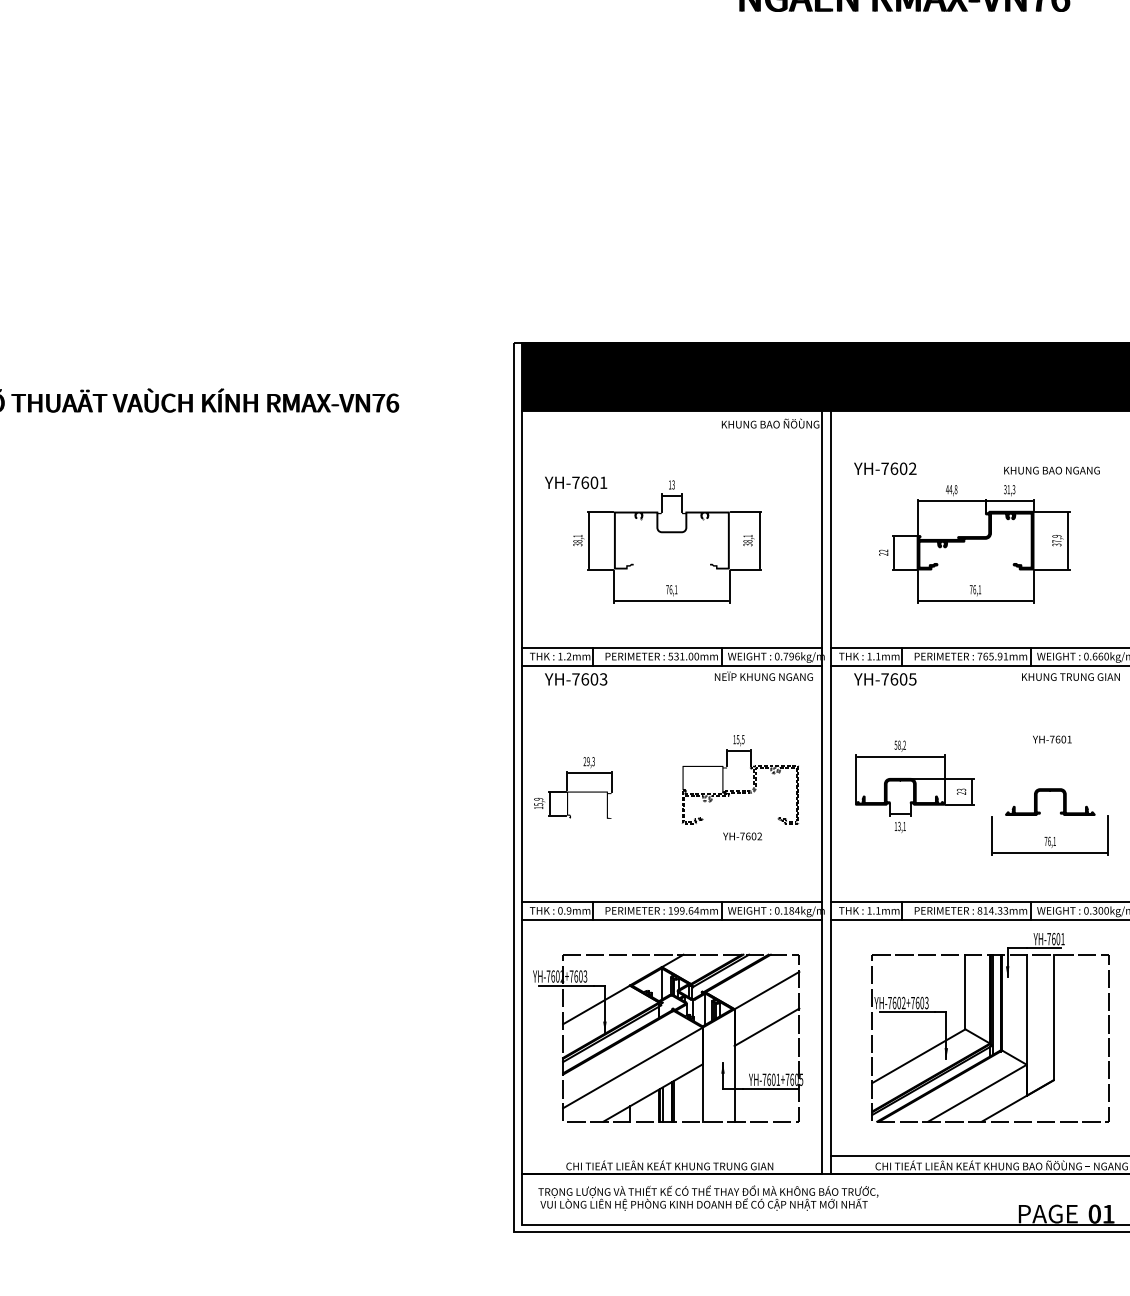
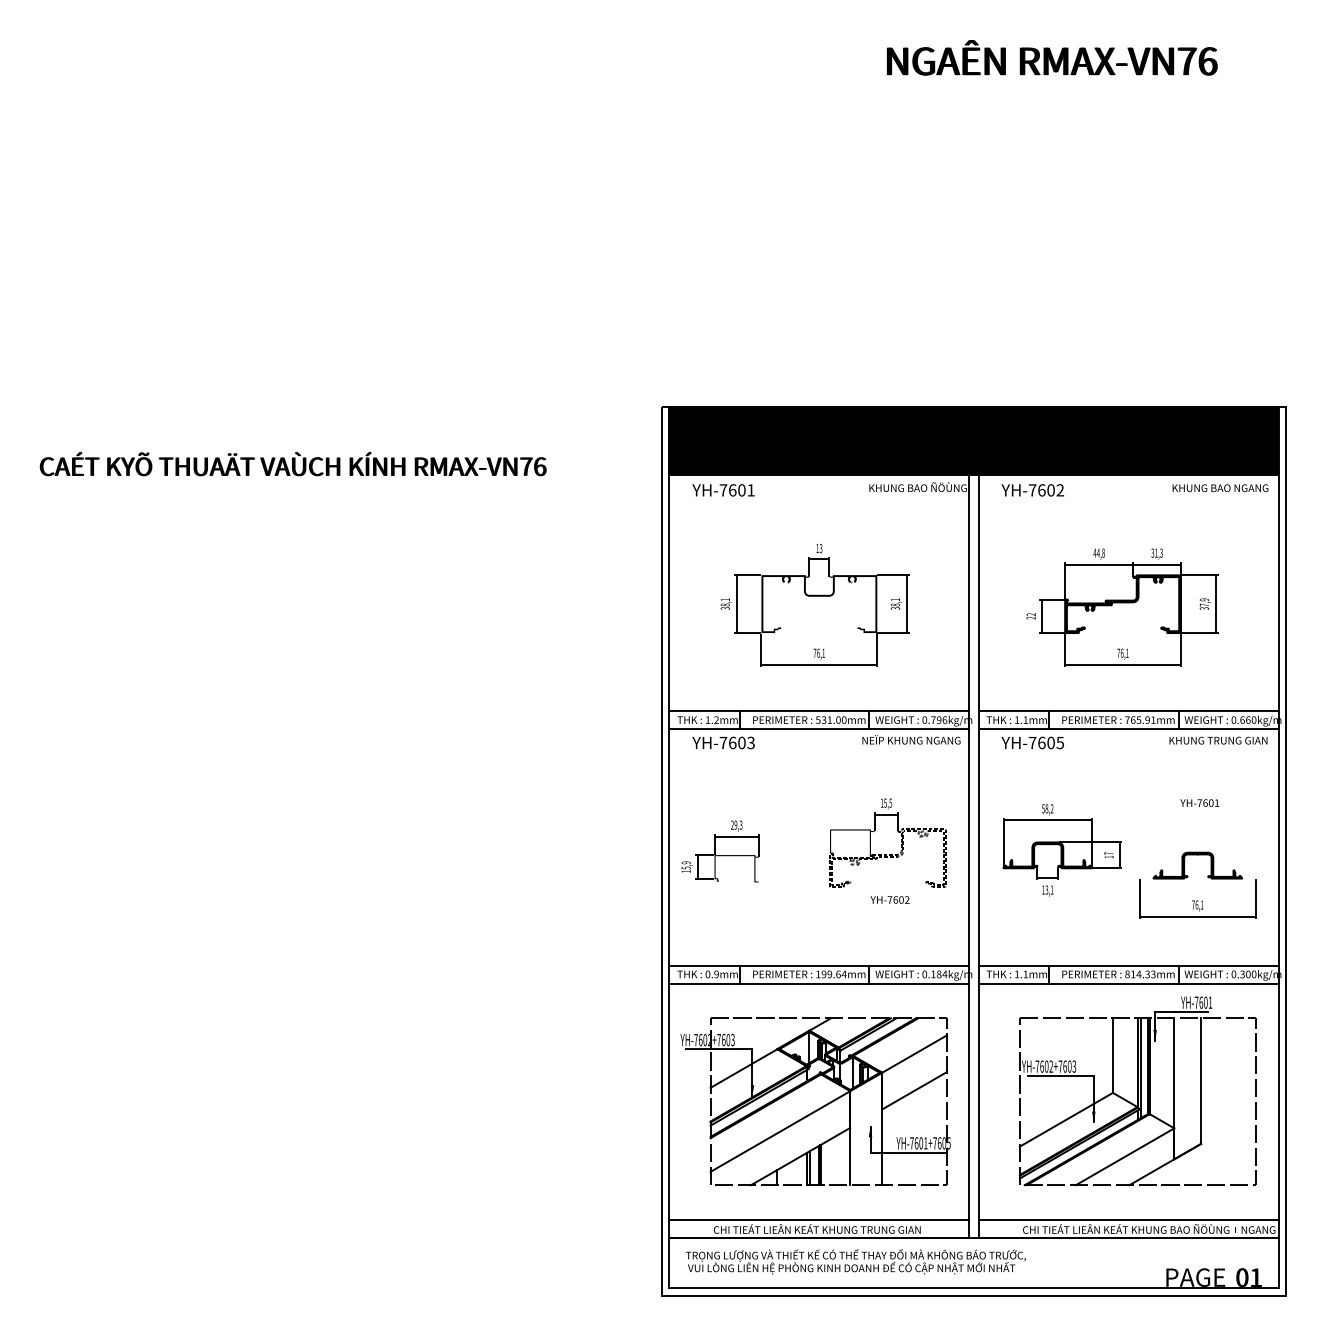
text: (884, 468) -> (1032, 490), moved
text: (1051, 470) -> (1220, 488), moved
text: (575, 482) -> (723, 490), moved
text: (960, 791) -> (1108, 855), 23 -> 17
line: (671, 1155) -> (819, 1219), added

